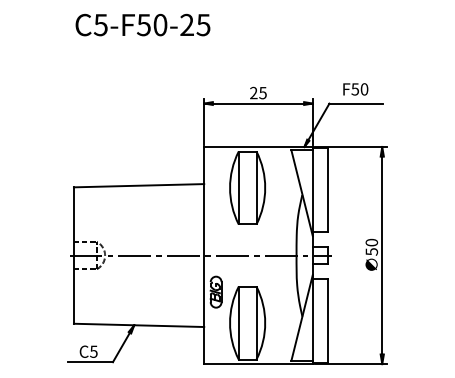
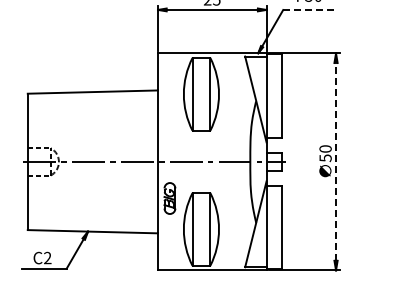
line: (356, 103) -> (310, 9), solid -> dashed
line: (382, 255) -> (336, 161), solid -> dashed
text: (93, 351) -> (47, 257), C5 -> C2

